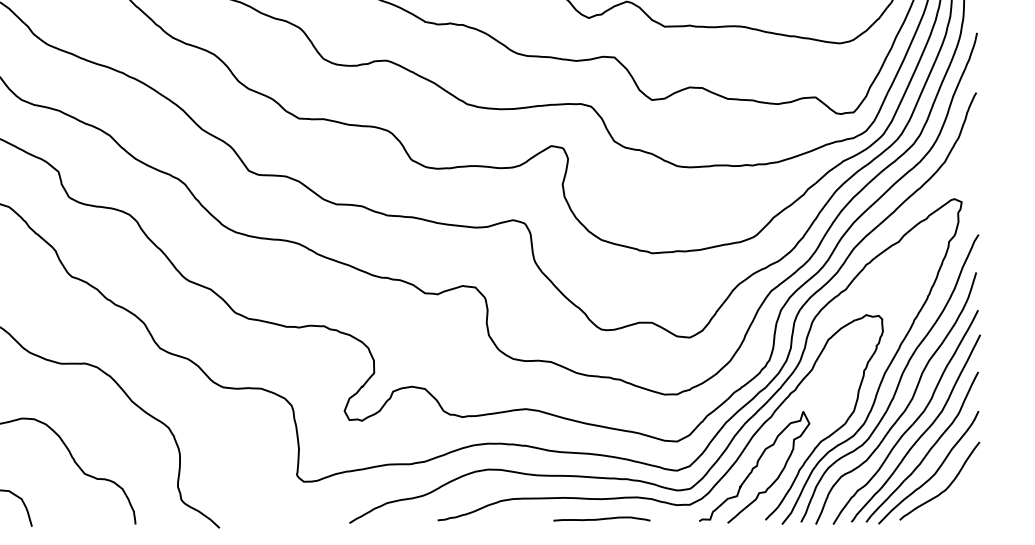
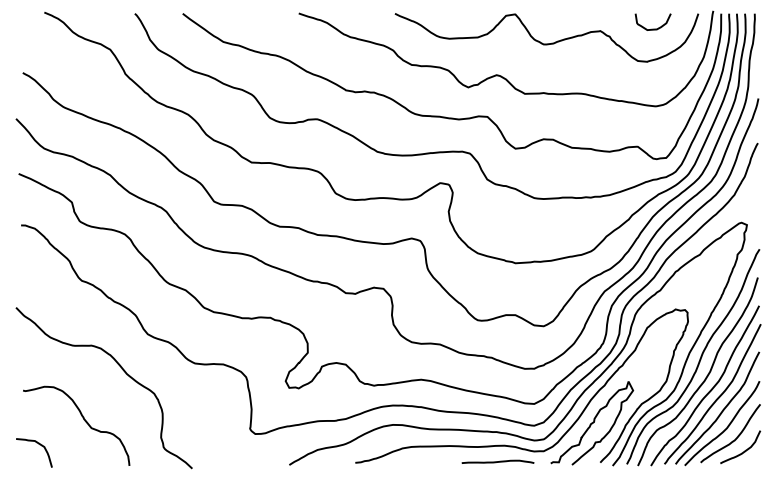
curve: (958, 503) -> (744, 450), added
curve: (601, 518) -> (497, 461), moved

